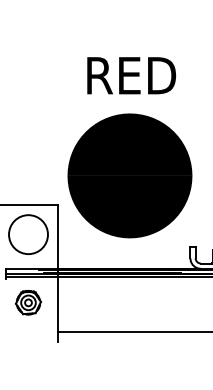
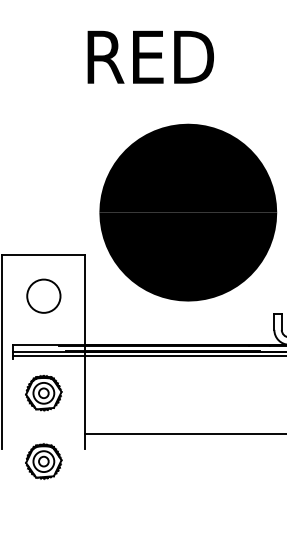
text: (131, 75) -> (150, 56), moved
circle: (28, 234) -> (43, 296), size x0.6
part: (28, 350) -> (43, 461), added

